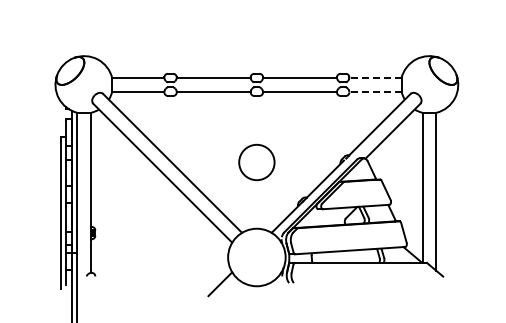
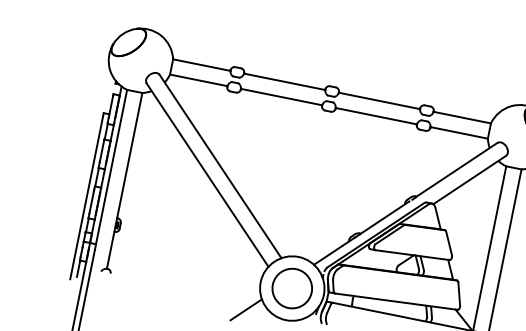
line: (374, 77) -> (461, 116), dashed -> solid
line: (374, 91) -> (458, 132), dashed -> solid
circle: (256, 162) -> (291, 288), moved

